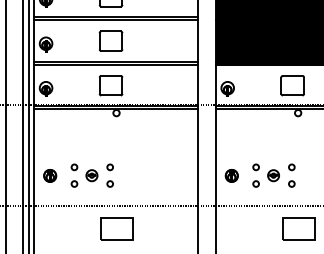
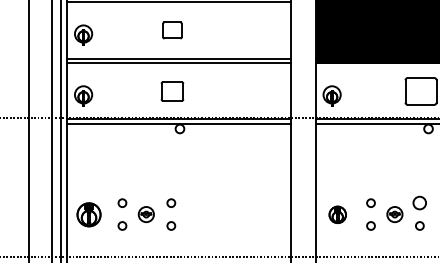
part: (110, 40) -> (171, 29), size x0.6
part: (110, 85) -> (171, 91), size x0.7
circle: (291, 167) -> (419, 203), size x1.6
part: (50, 175) -> (89, 214), size x1.4

